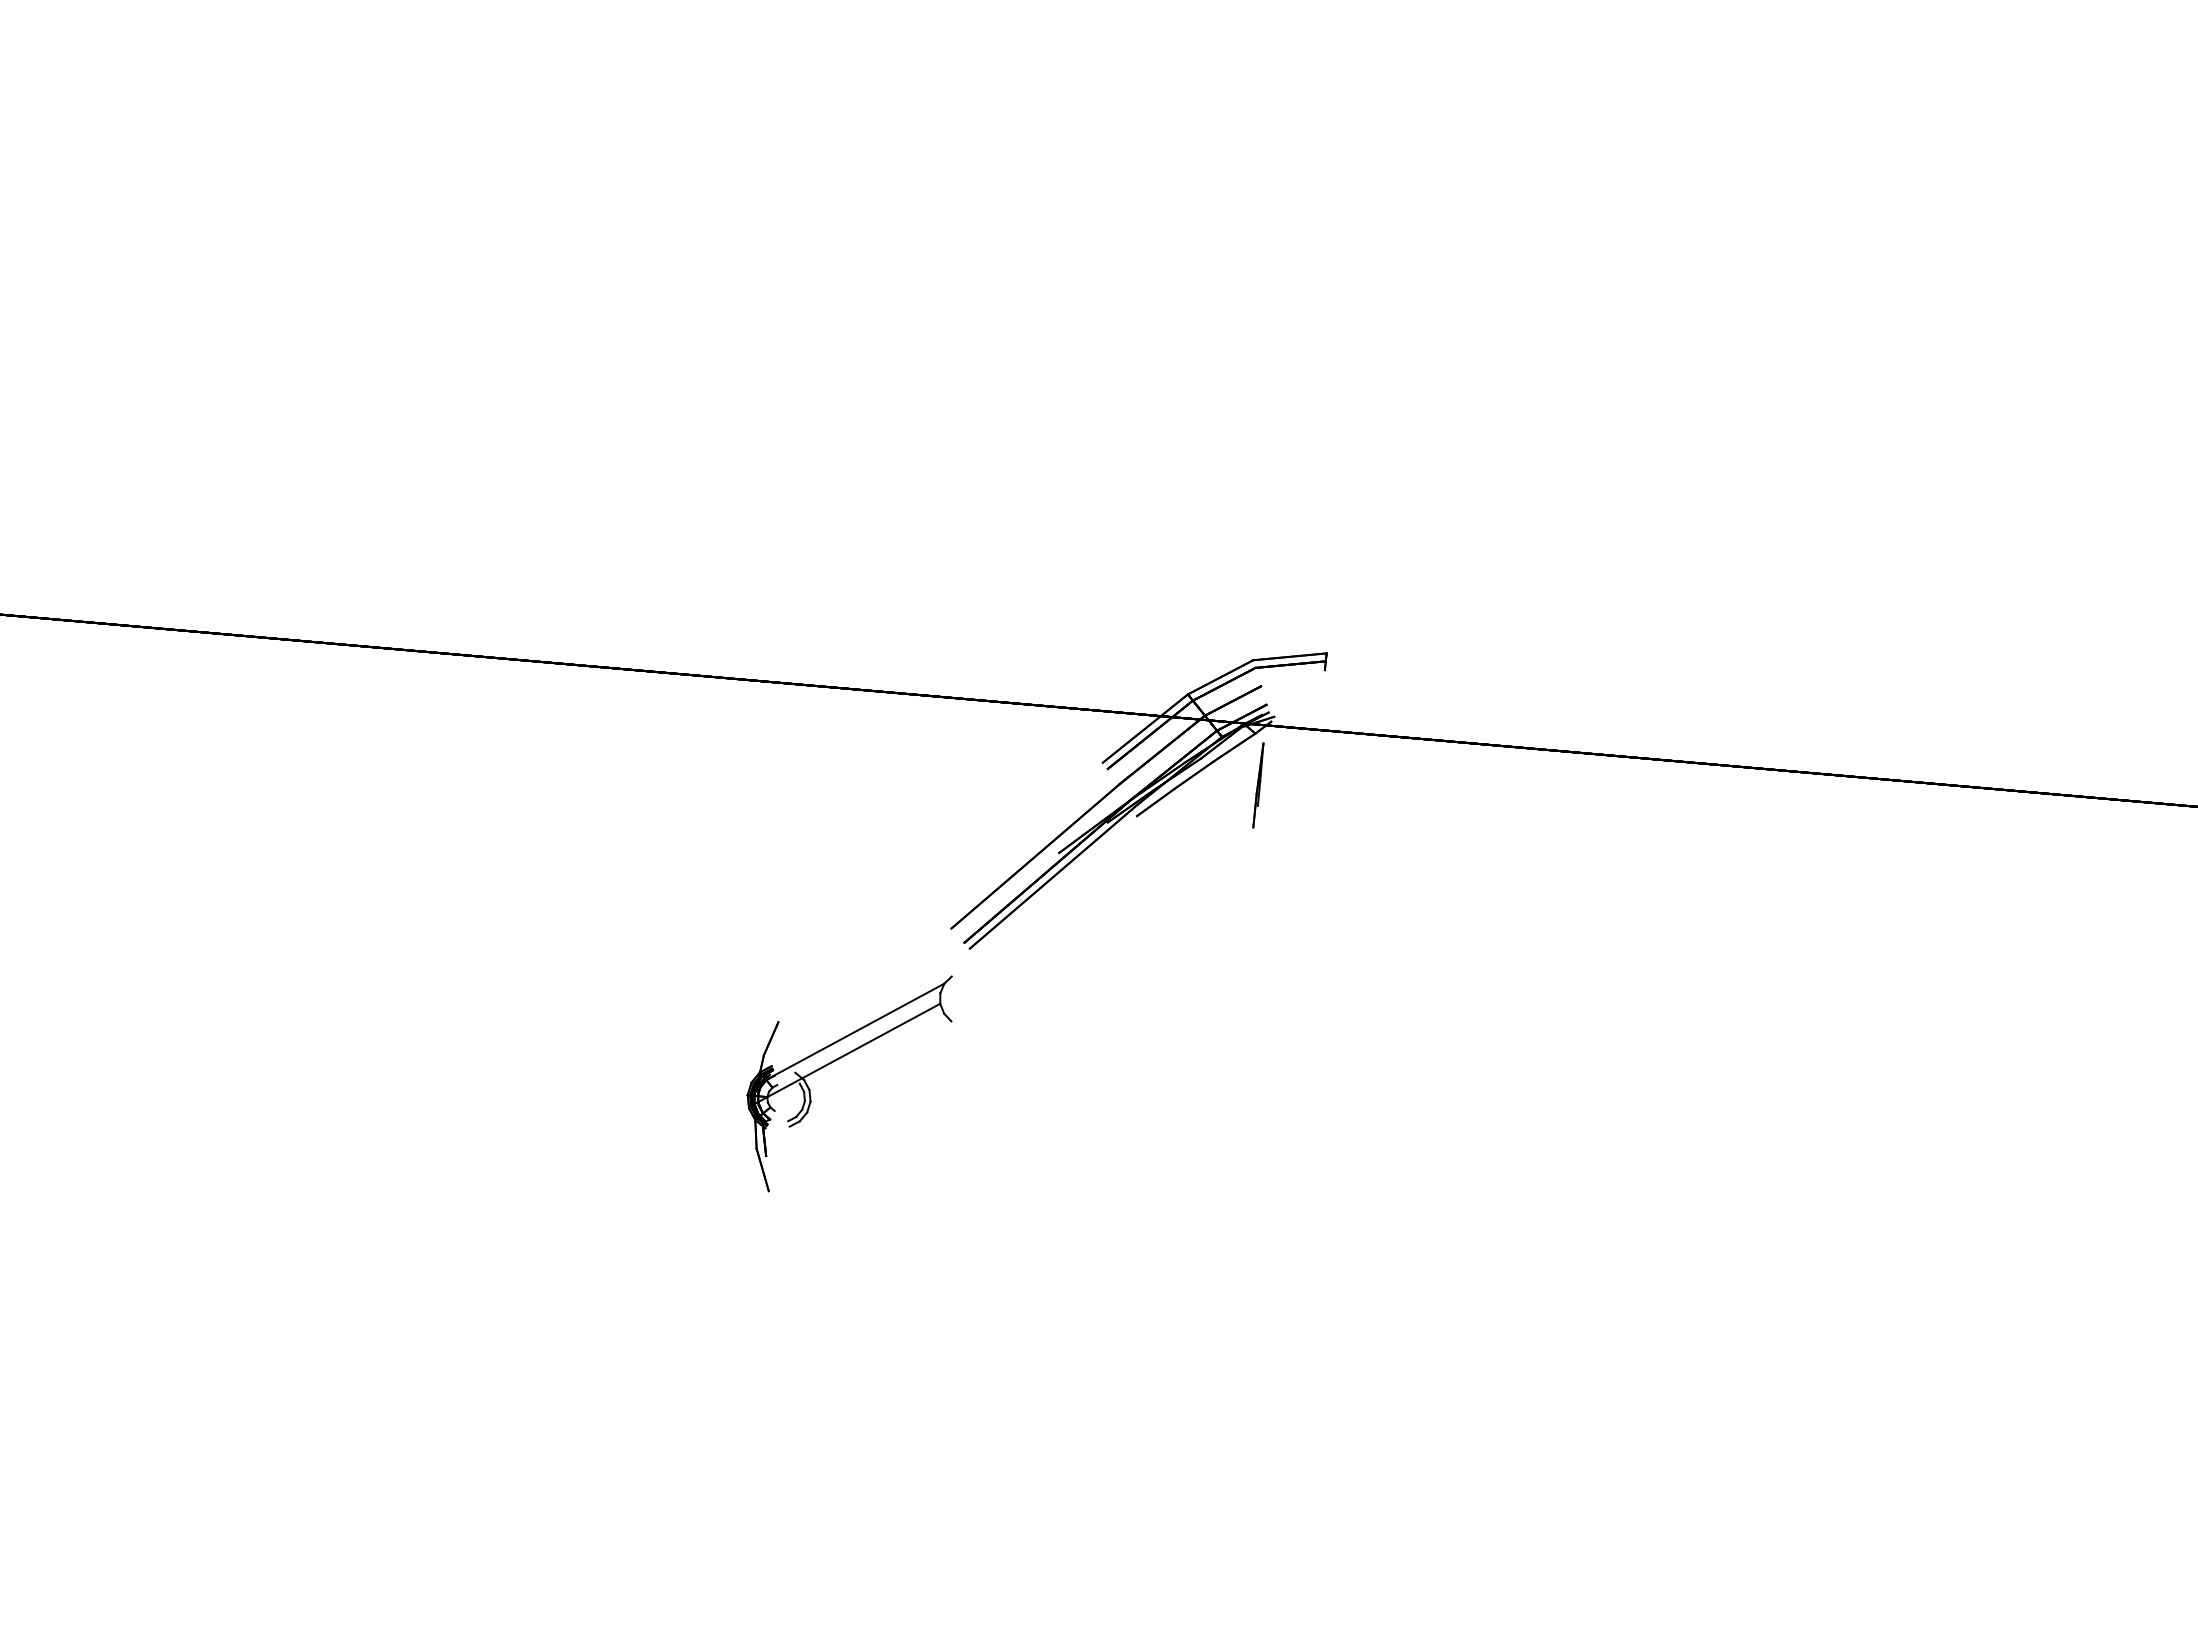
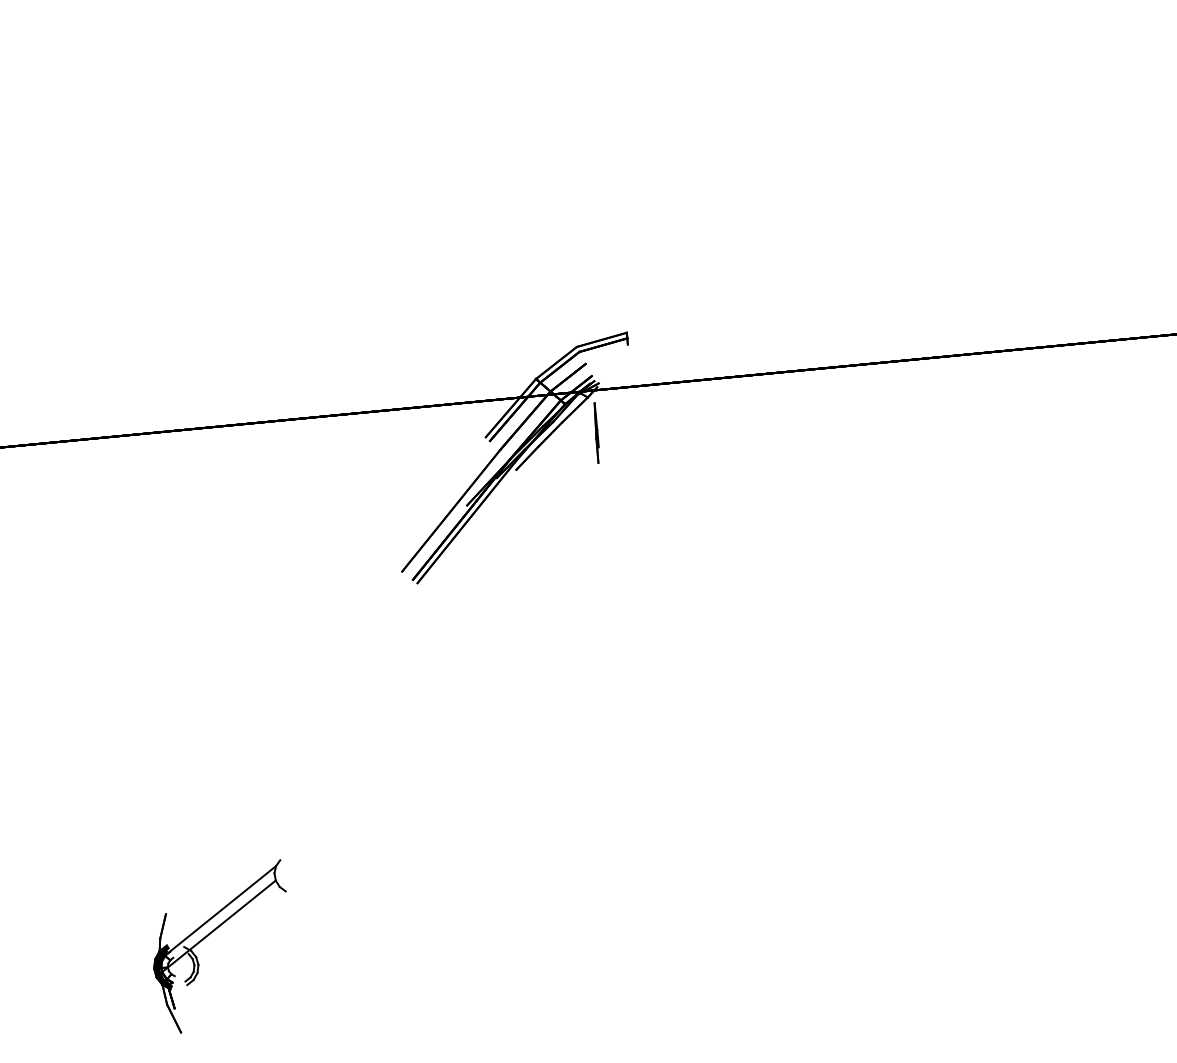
part: (837, 1060) -> (211, 933), moved

